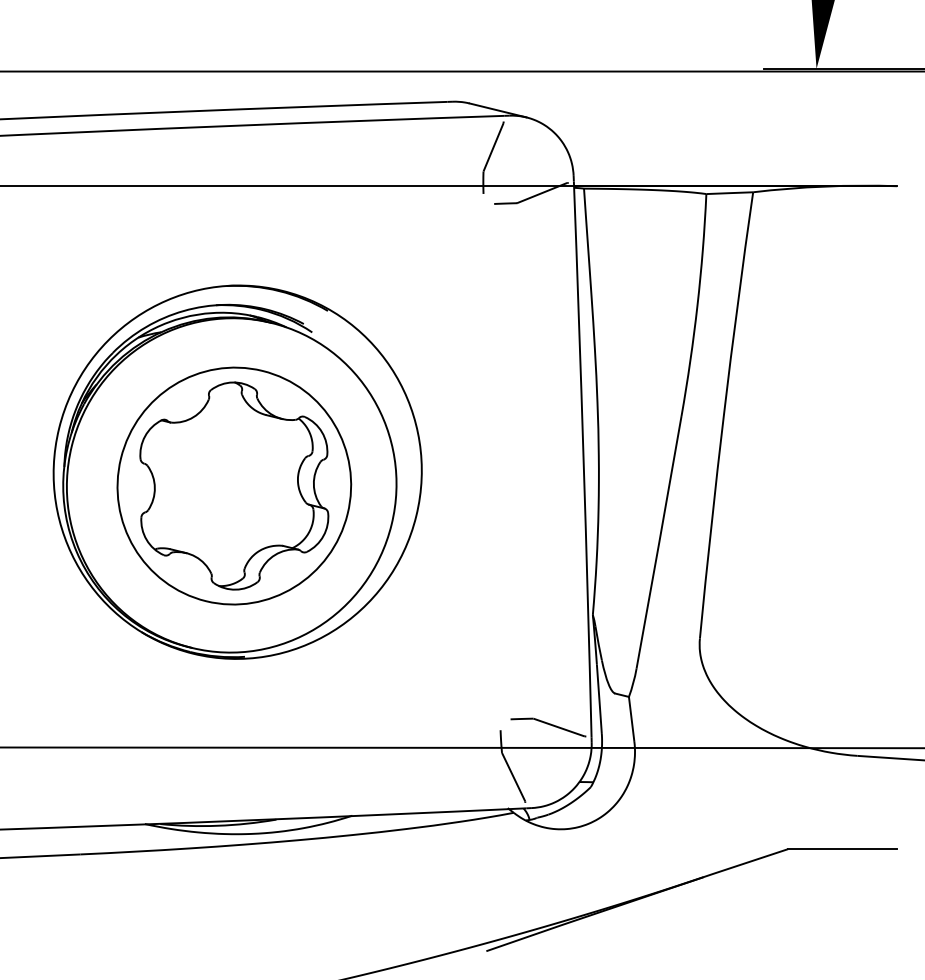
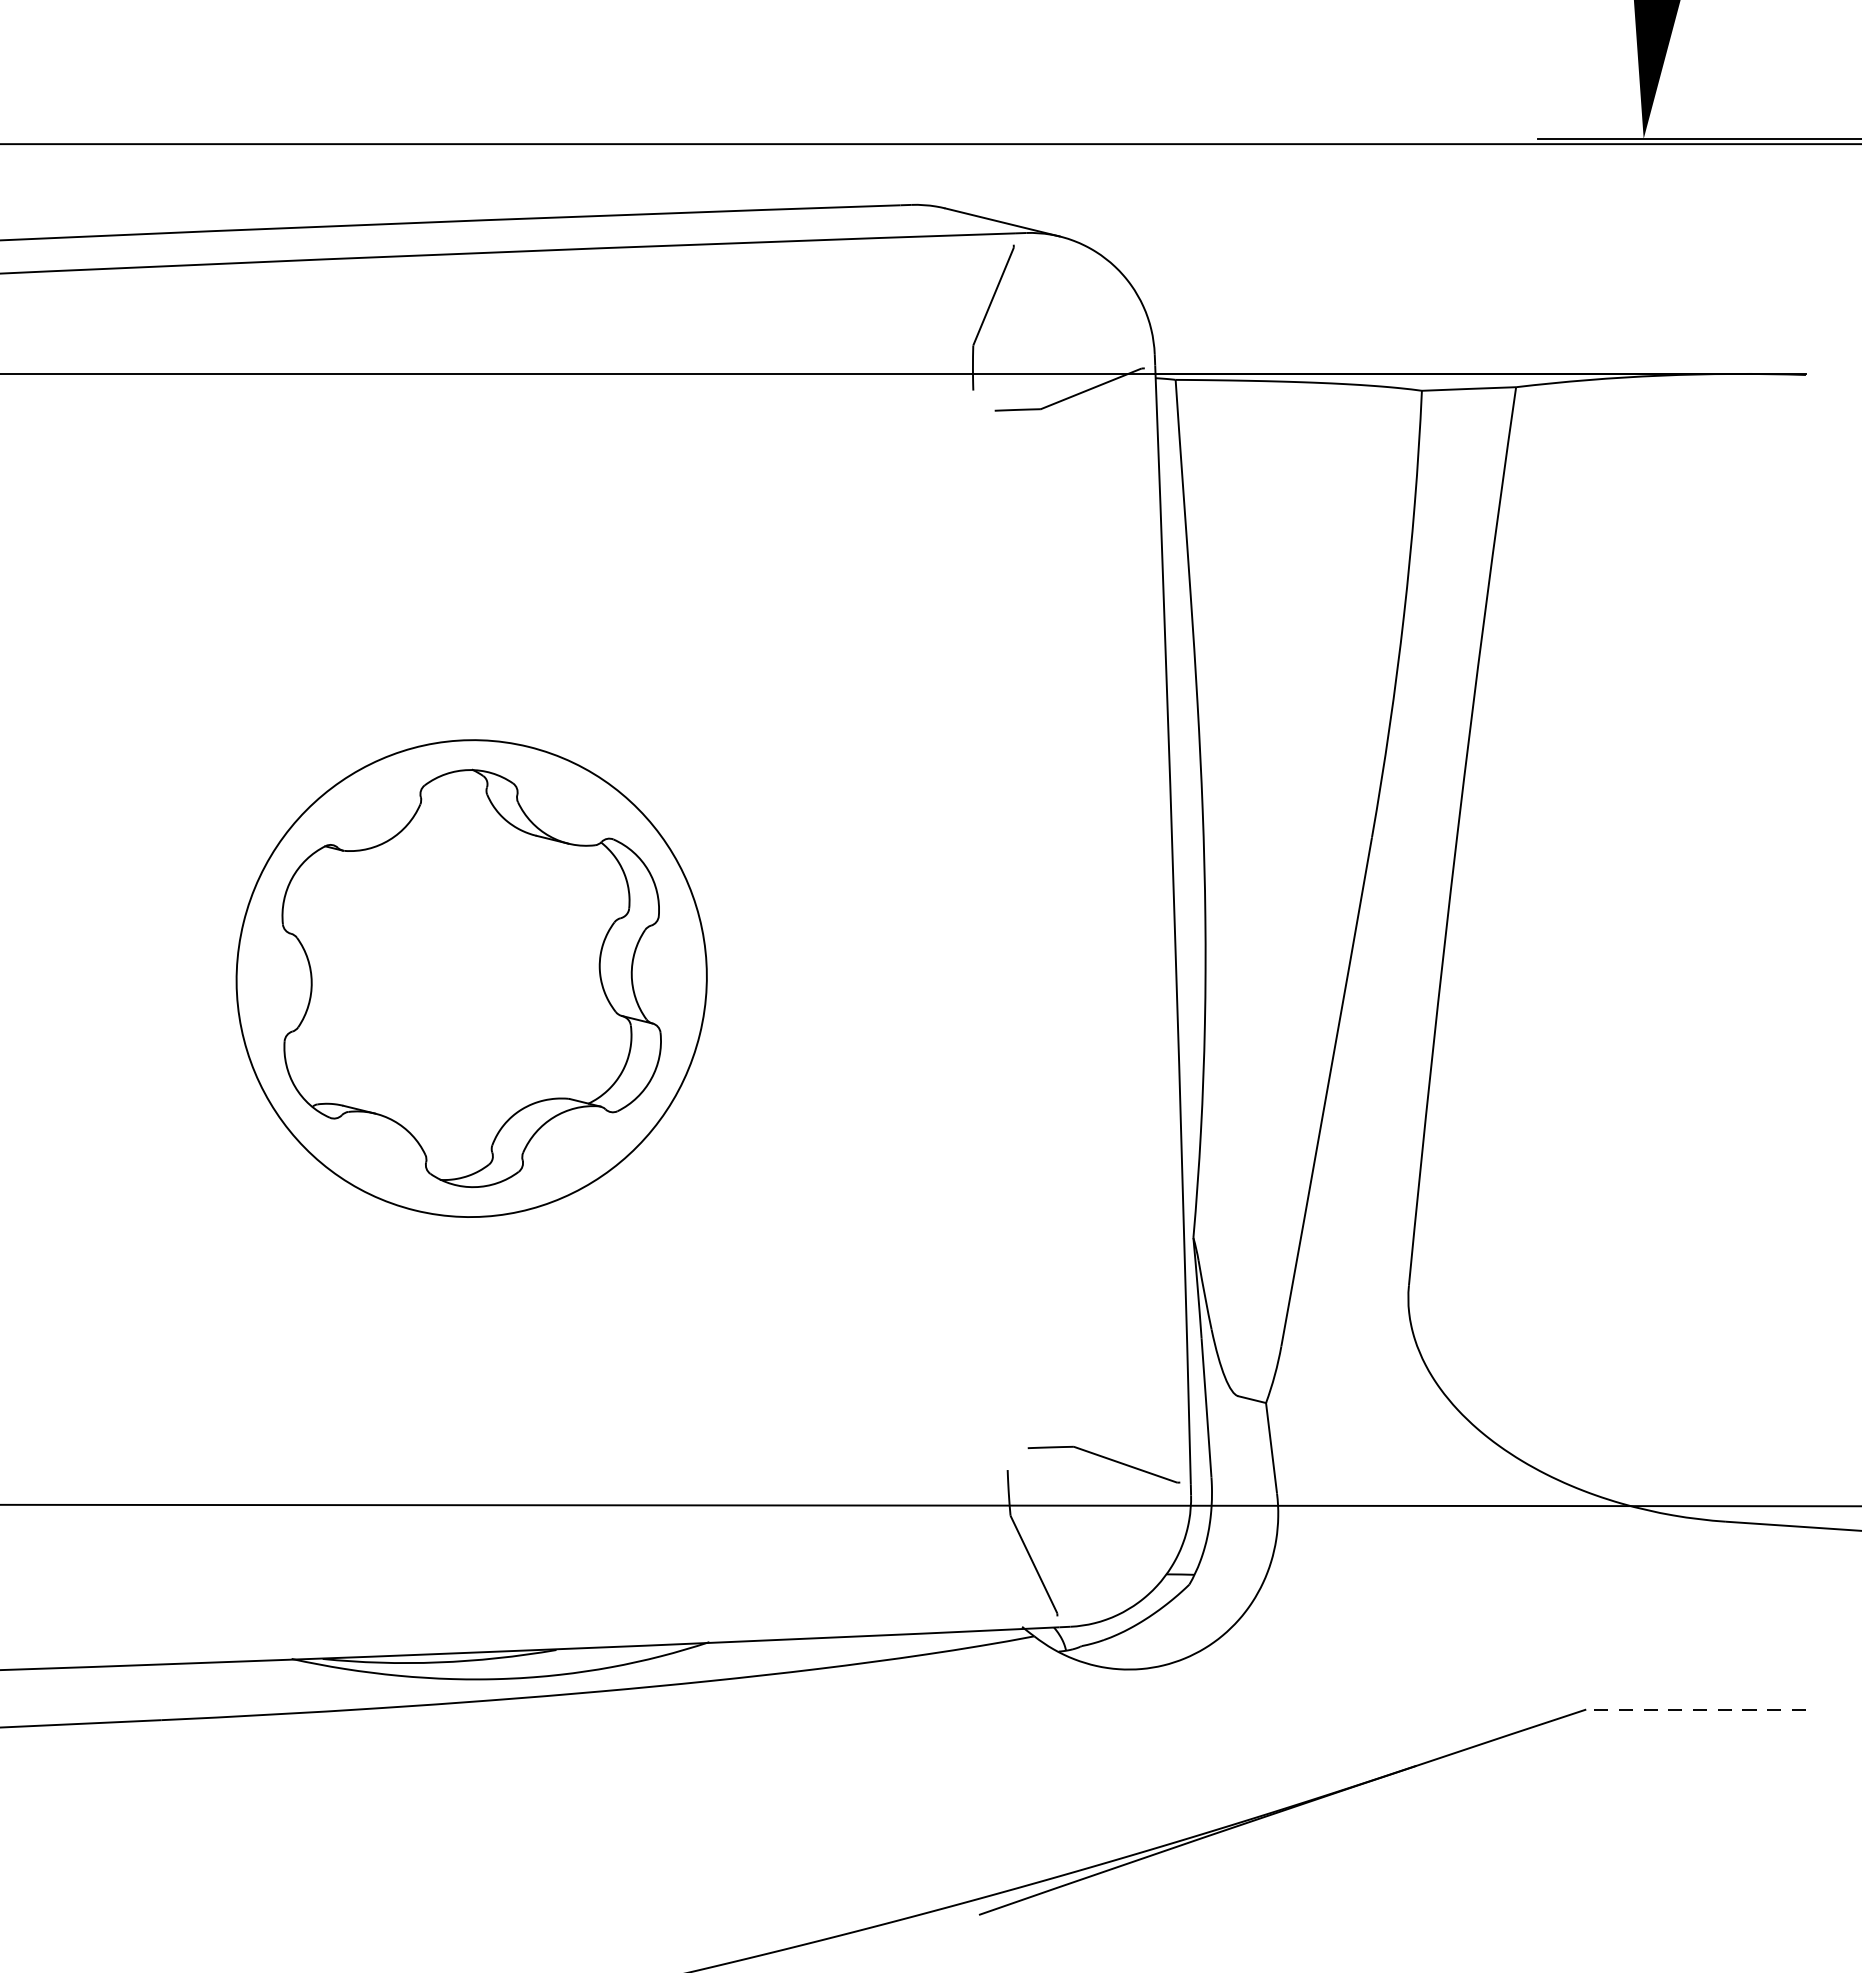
part: (237, 471) -> (478, 949), removed
line: (842, 849) -> (1695, 1710), solid -> dashed

